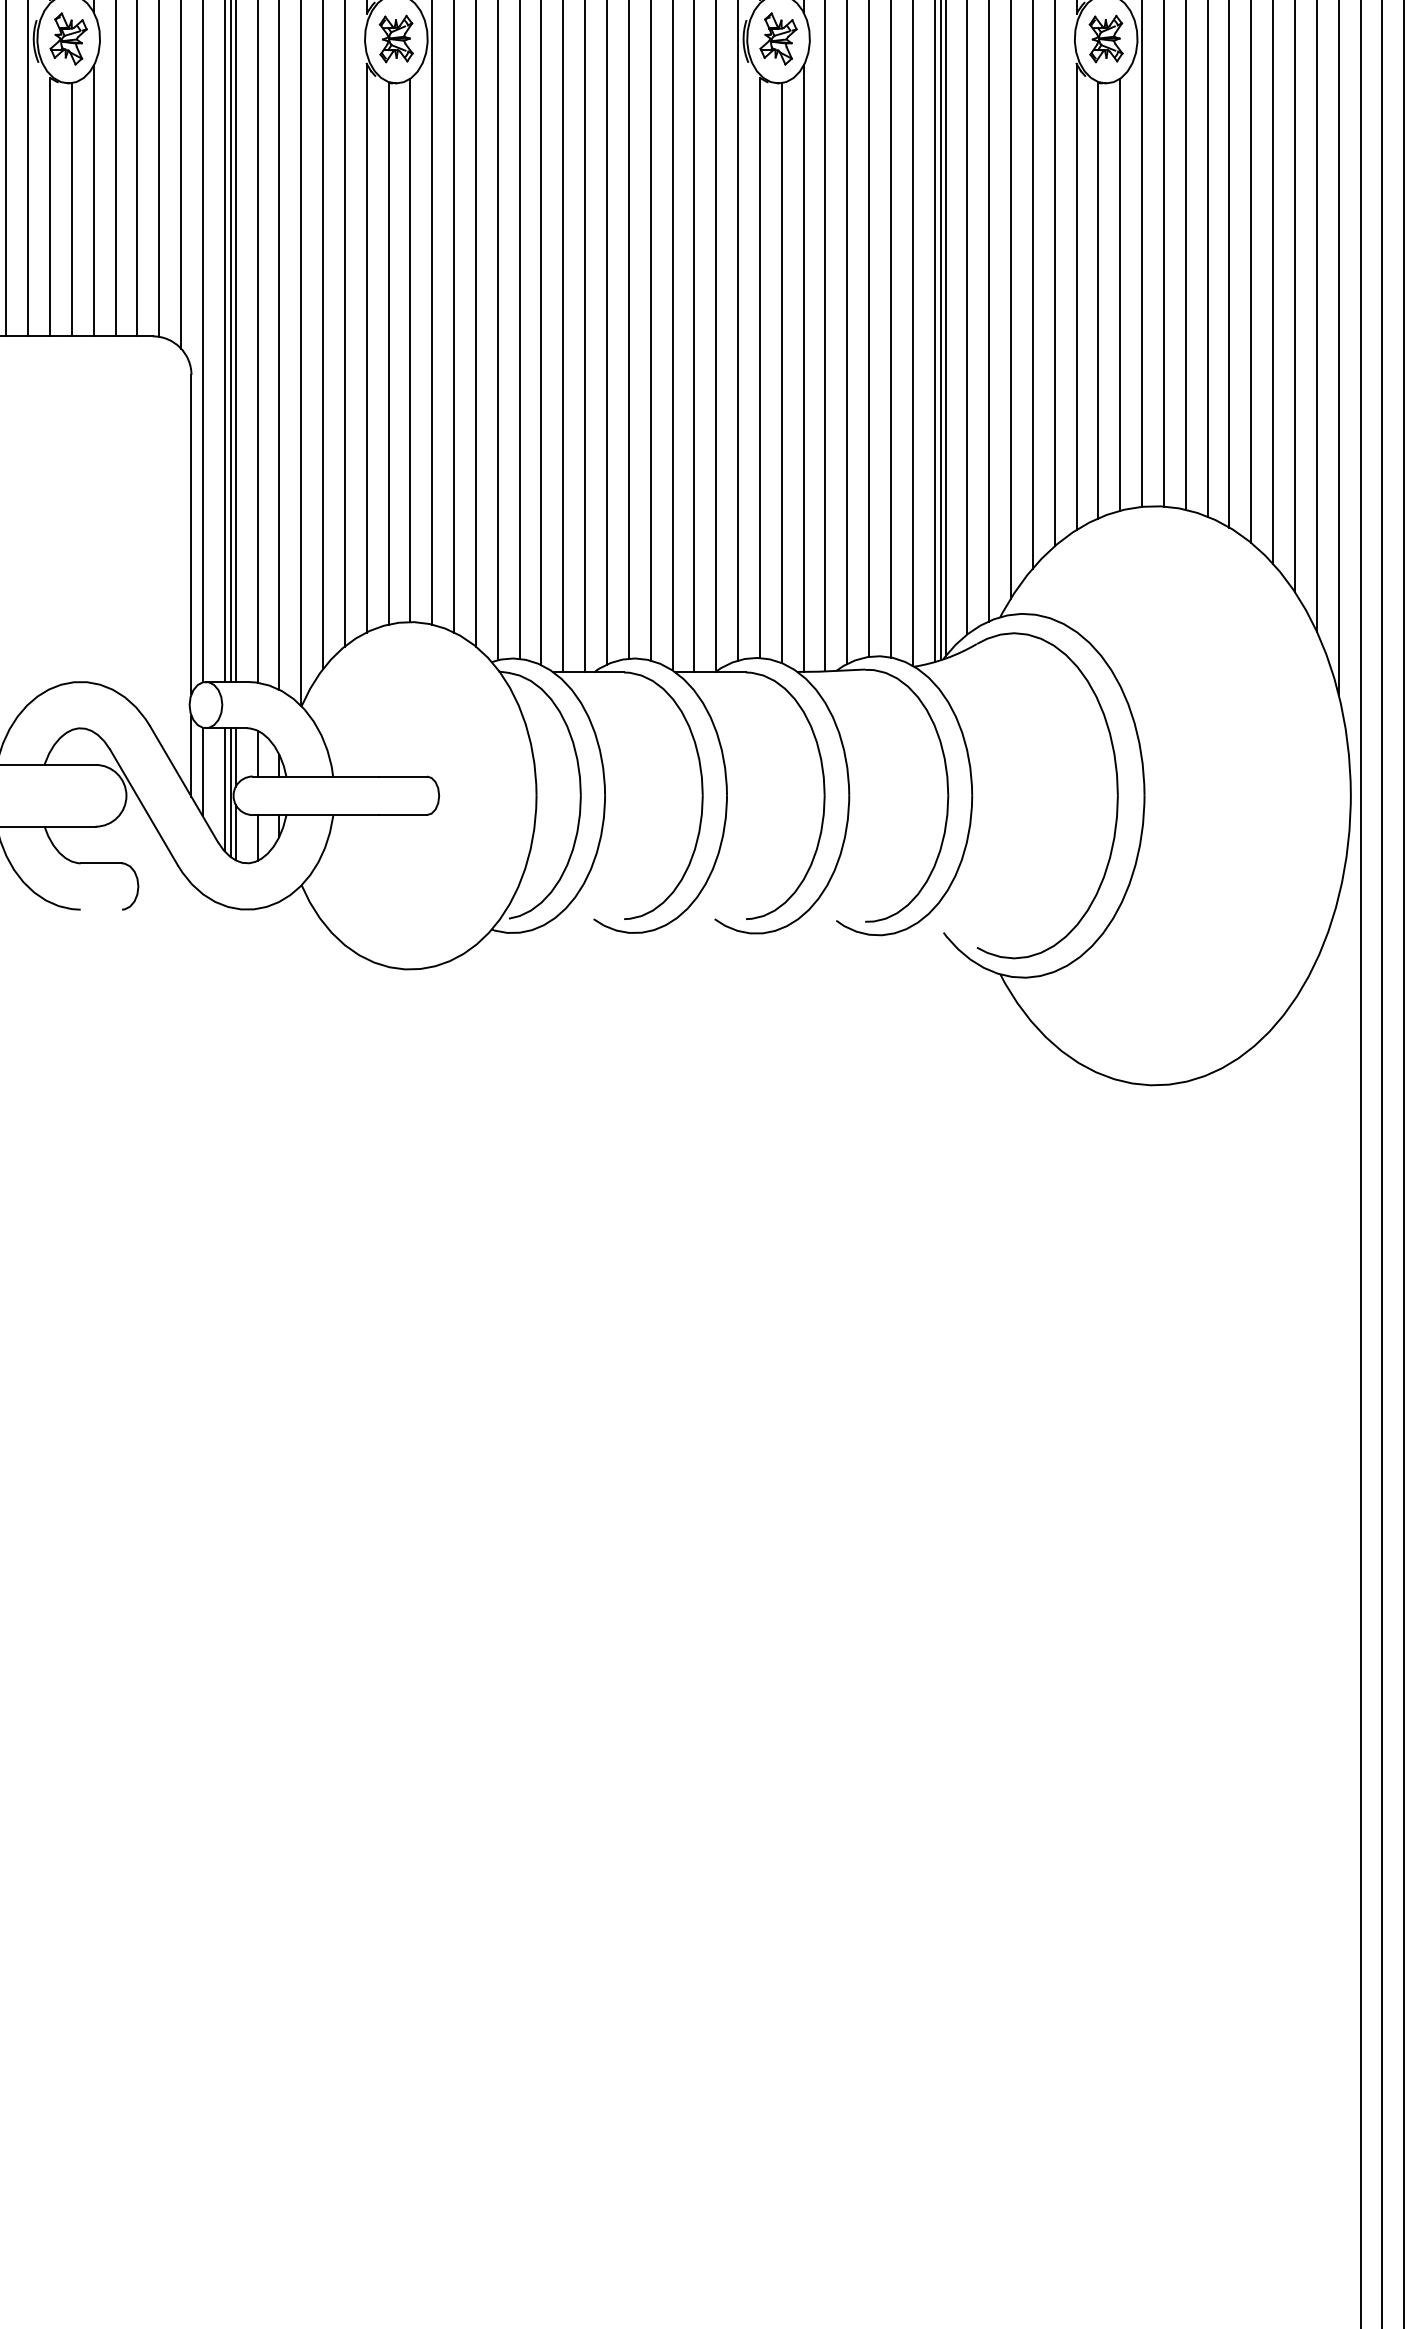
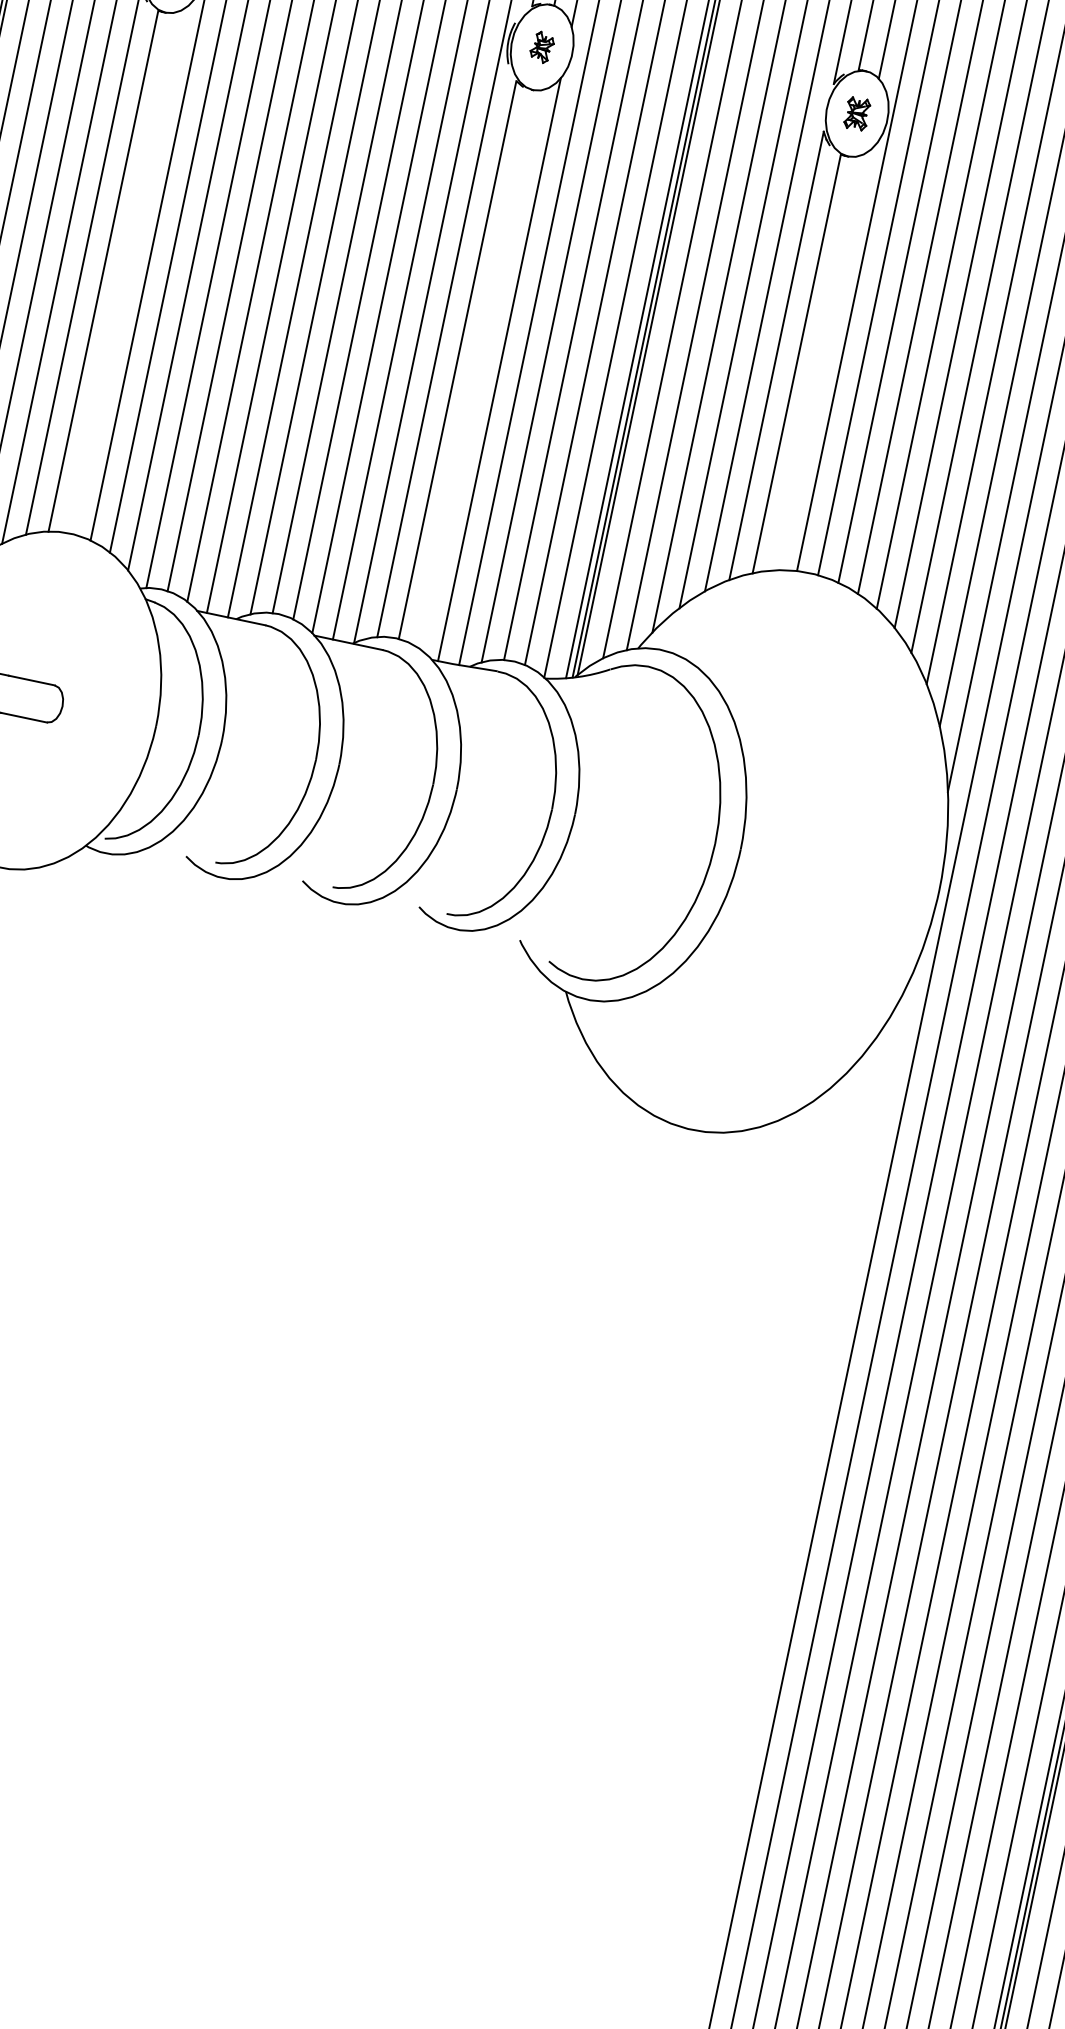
part: (778, 38) -> (542, 46), size x0.6
part: (1105, 38) -> (856, 113), size x0.7
line: (1120, 294) -> (819, 362), removed
line: (410, 350) -> (125, 272), removed
line: (781, 373) -> (477, 369), removed

